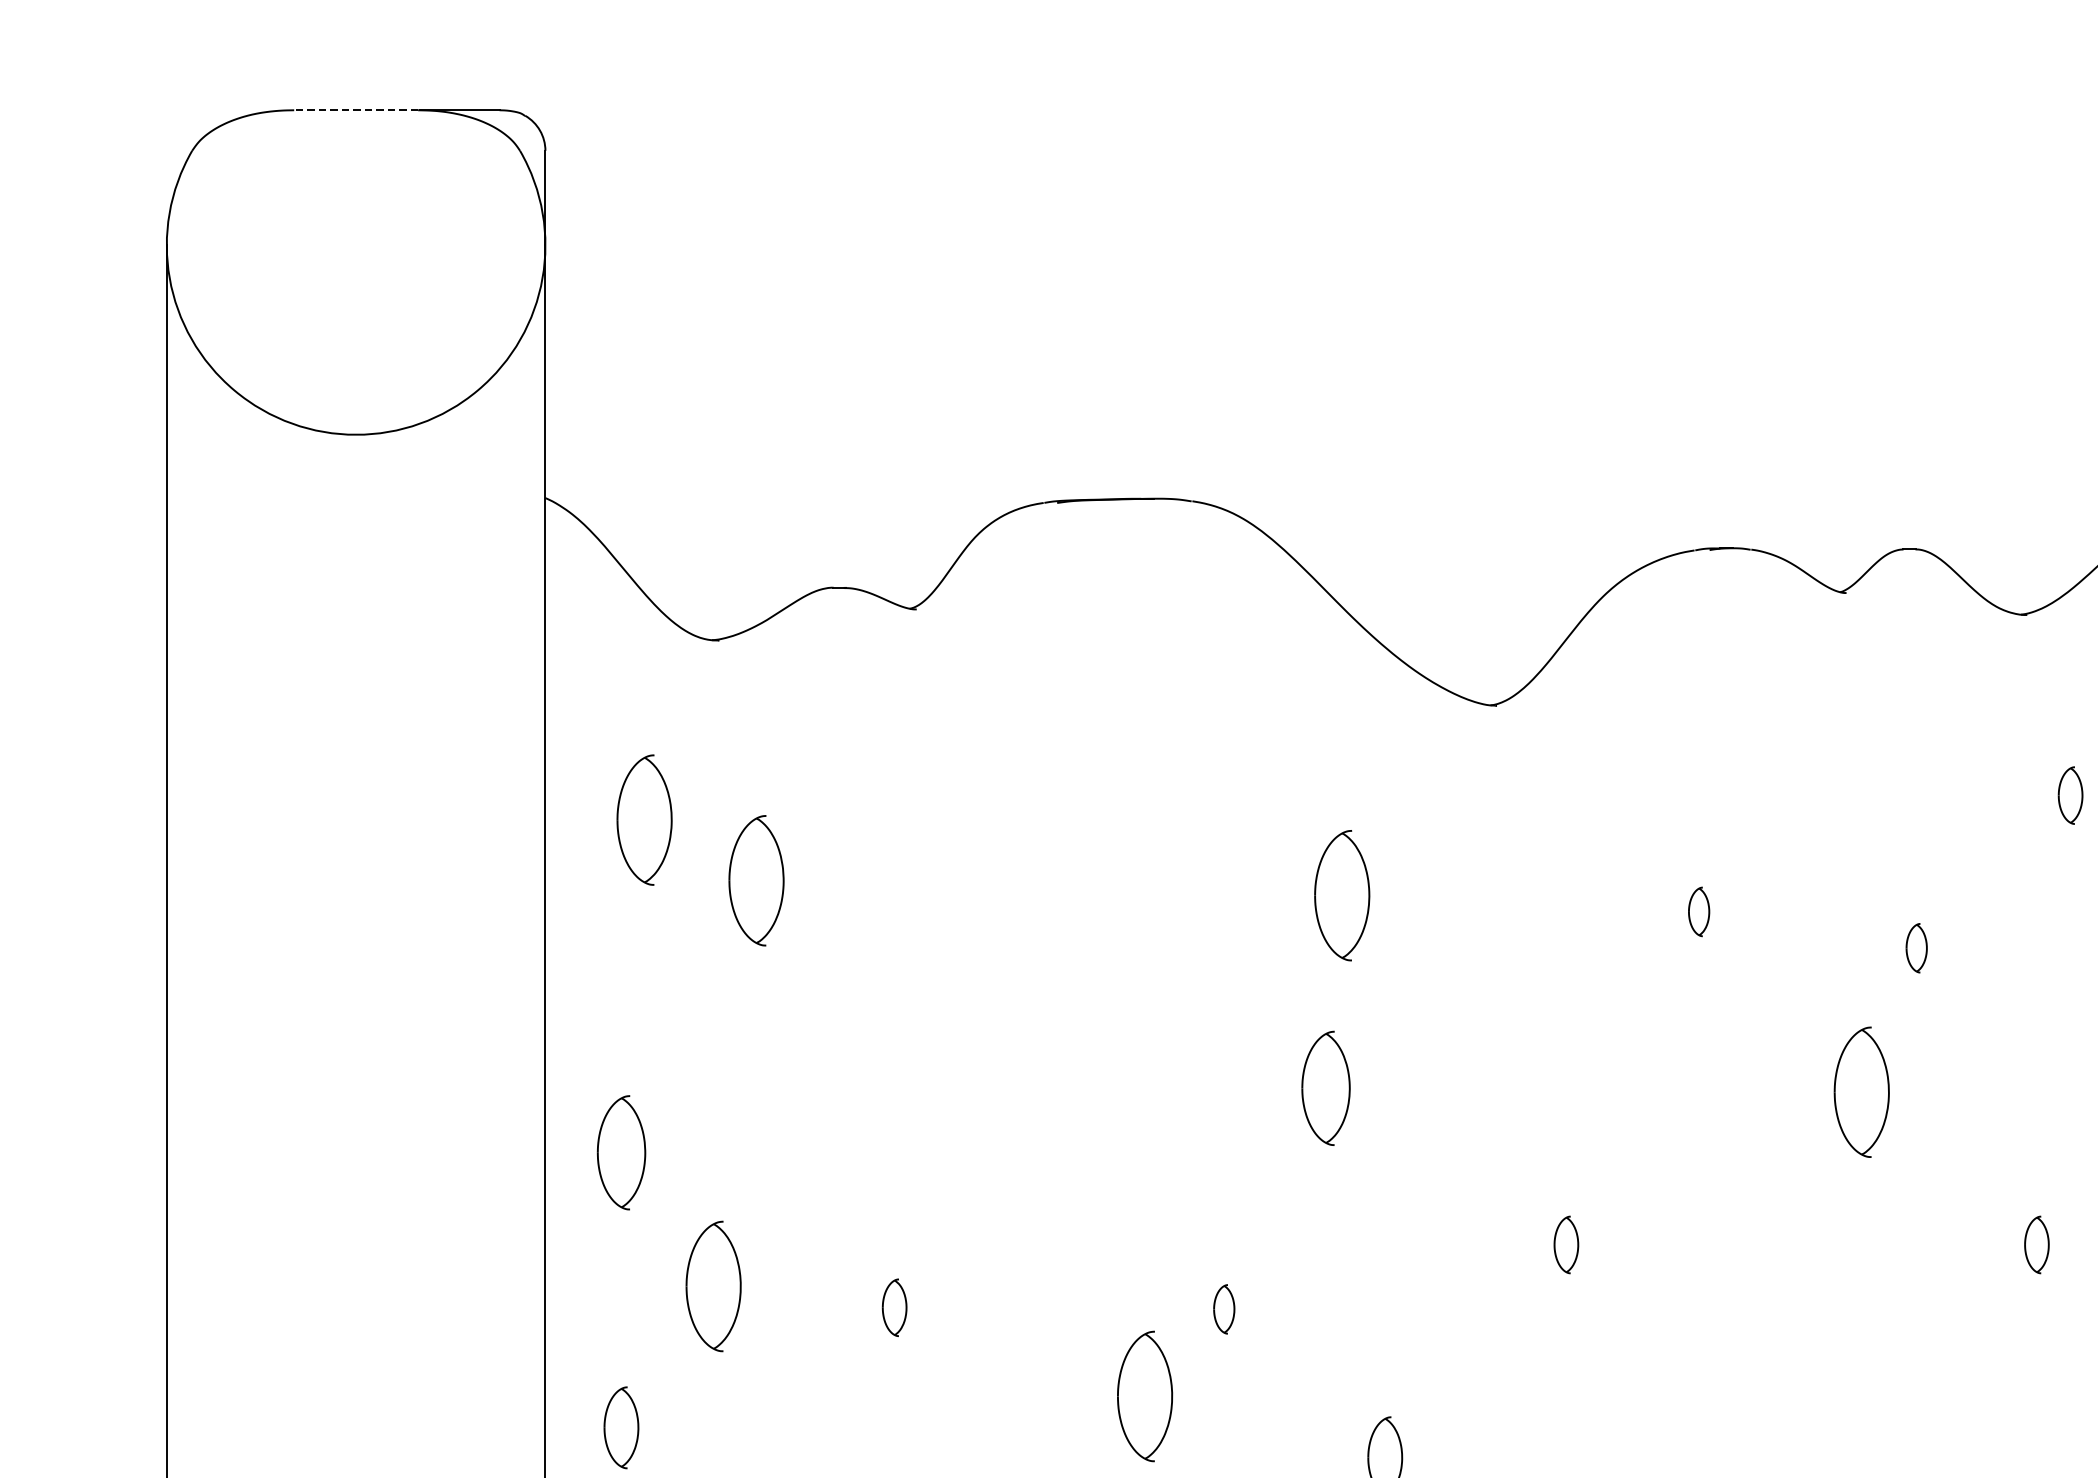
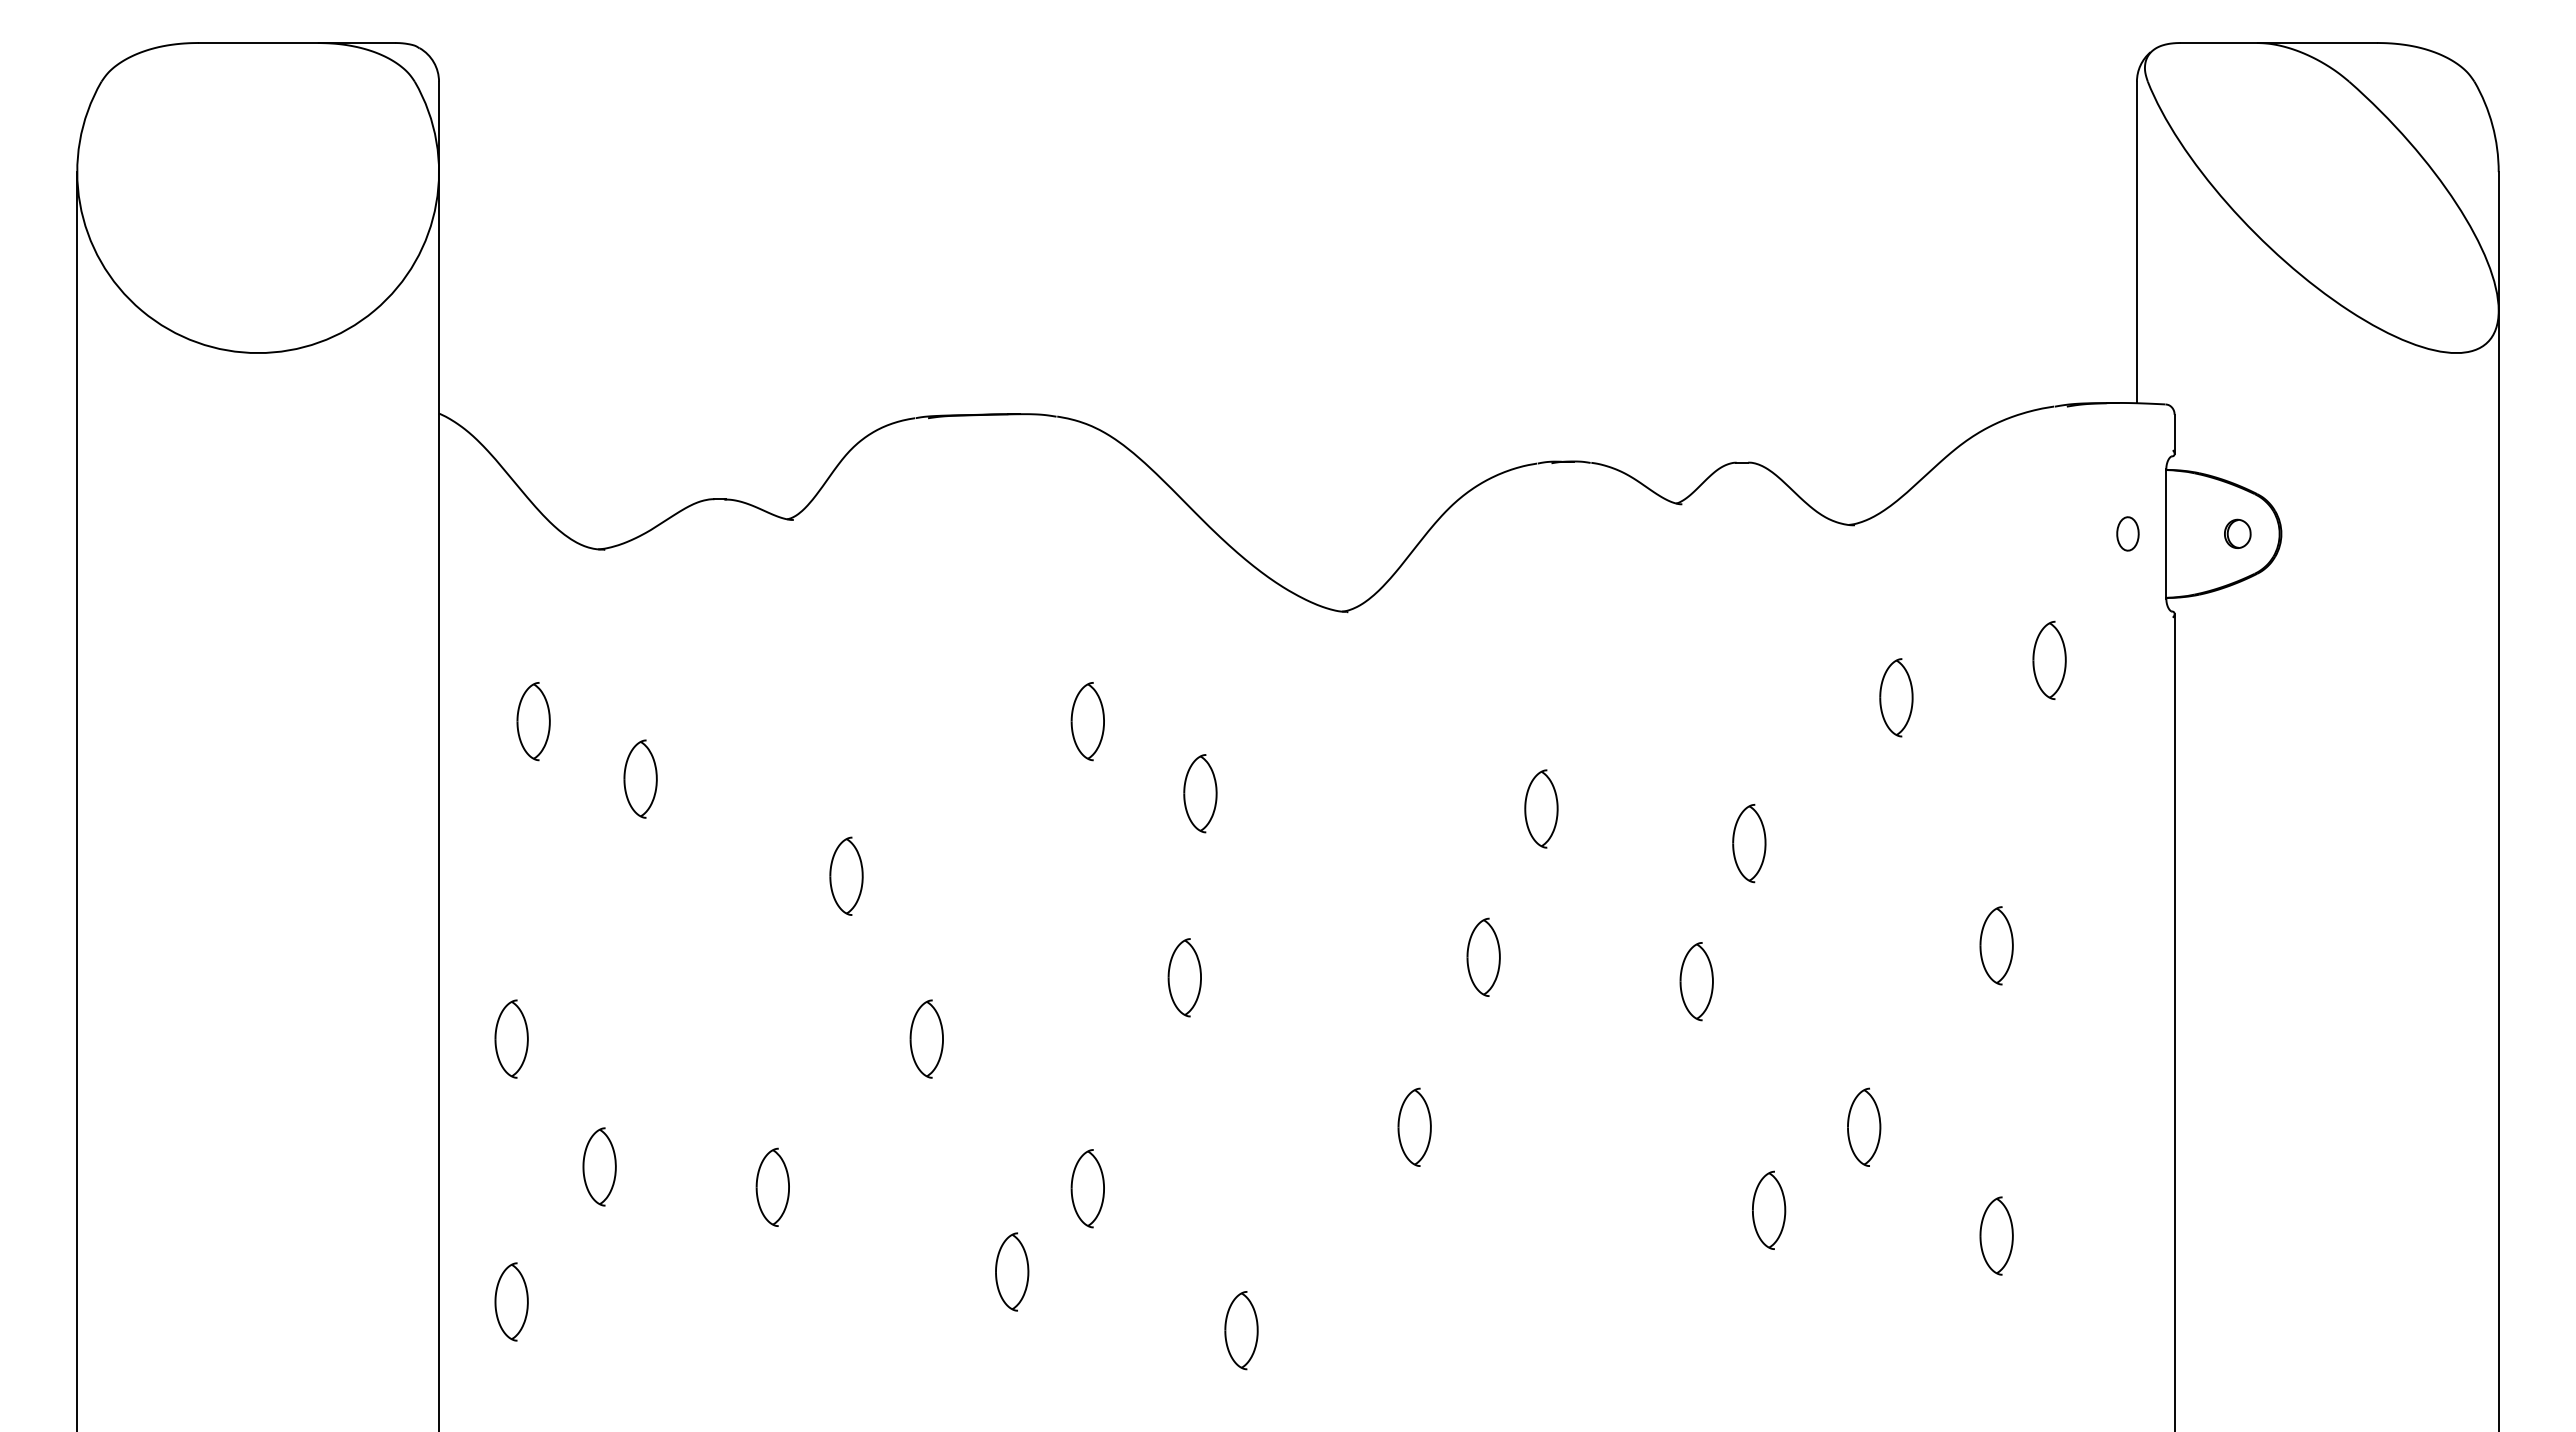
line: (355, 109) -> (257, 42), dashed -> solid
part: (2070, 795) -> (1896, 697), size x1.43
part: (644, 820) -> (533, 721), size x0.62
part: (1224, 820) -> (1087, 721), added
part: (756, 879) -> (640, 778), size x0.62
part: (1342, 895) -> (1200, 793), size x0.62
part: (1699, 911) -> (1541, 808), size x1.67
part: (1916, 948) -> (1749, 843), size x1.67
part: (971, 981) -> (846, 875), added
part: (1638, 1066) -> (1483, 956), added
part: (1325, 1088) -> (1184, 977), size x0.71
part: (1861, 1092) -> (1696, 981), size x0.62
part: (621, 1152) -> (511, 1038), size x0.71
part: (1055, 1152) -> (926, 1038), added
part: (1566, 1244) -> (1414, 1126), size x1.43
part: (2037, 1244) -> (1864, 1126), size x1.43
part: (713, 1286) -> (599, 1166), size x0.62
part: (894, 1306) -> (772, 1186), size x1.43
part: (1224, 1309) -> (1087, 1188), size x1.67
part: (1937, 1331) -> (1769, 1209), added
part: (1145, 1395) -> (1012, 1271), size x0.62

